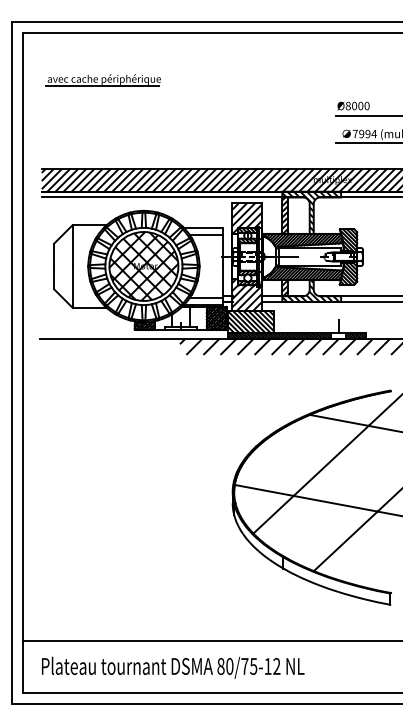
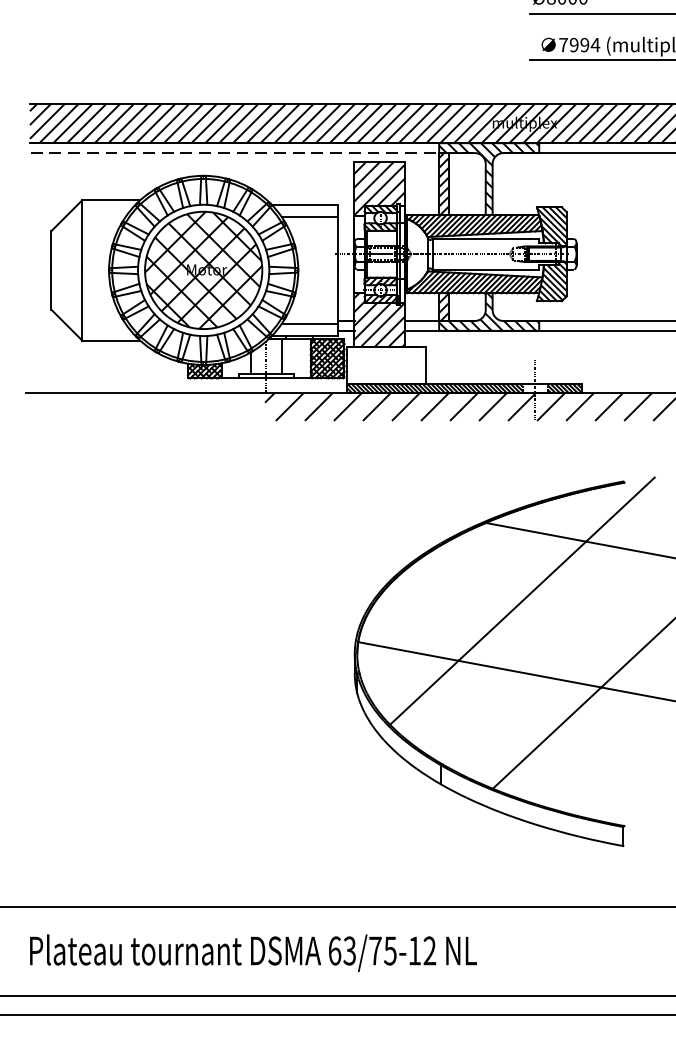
line: (172, 197) -> (252, 153), solid -> dashed
hatch: (251, 322) -> (386, 365), removed
text: (225, 666) -> (342, 951), 80/75-12 -> 63/75-12

